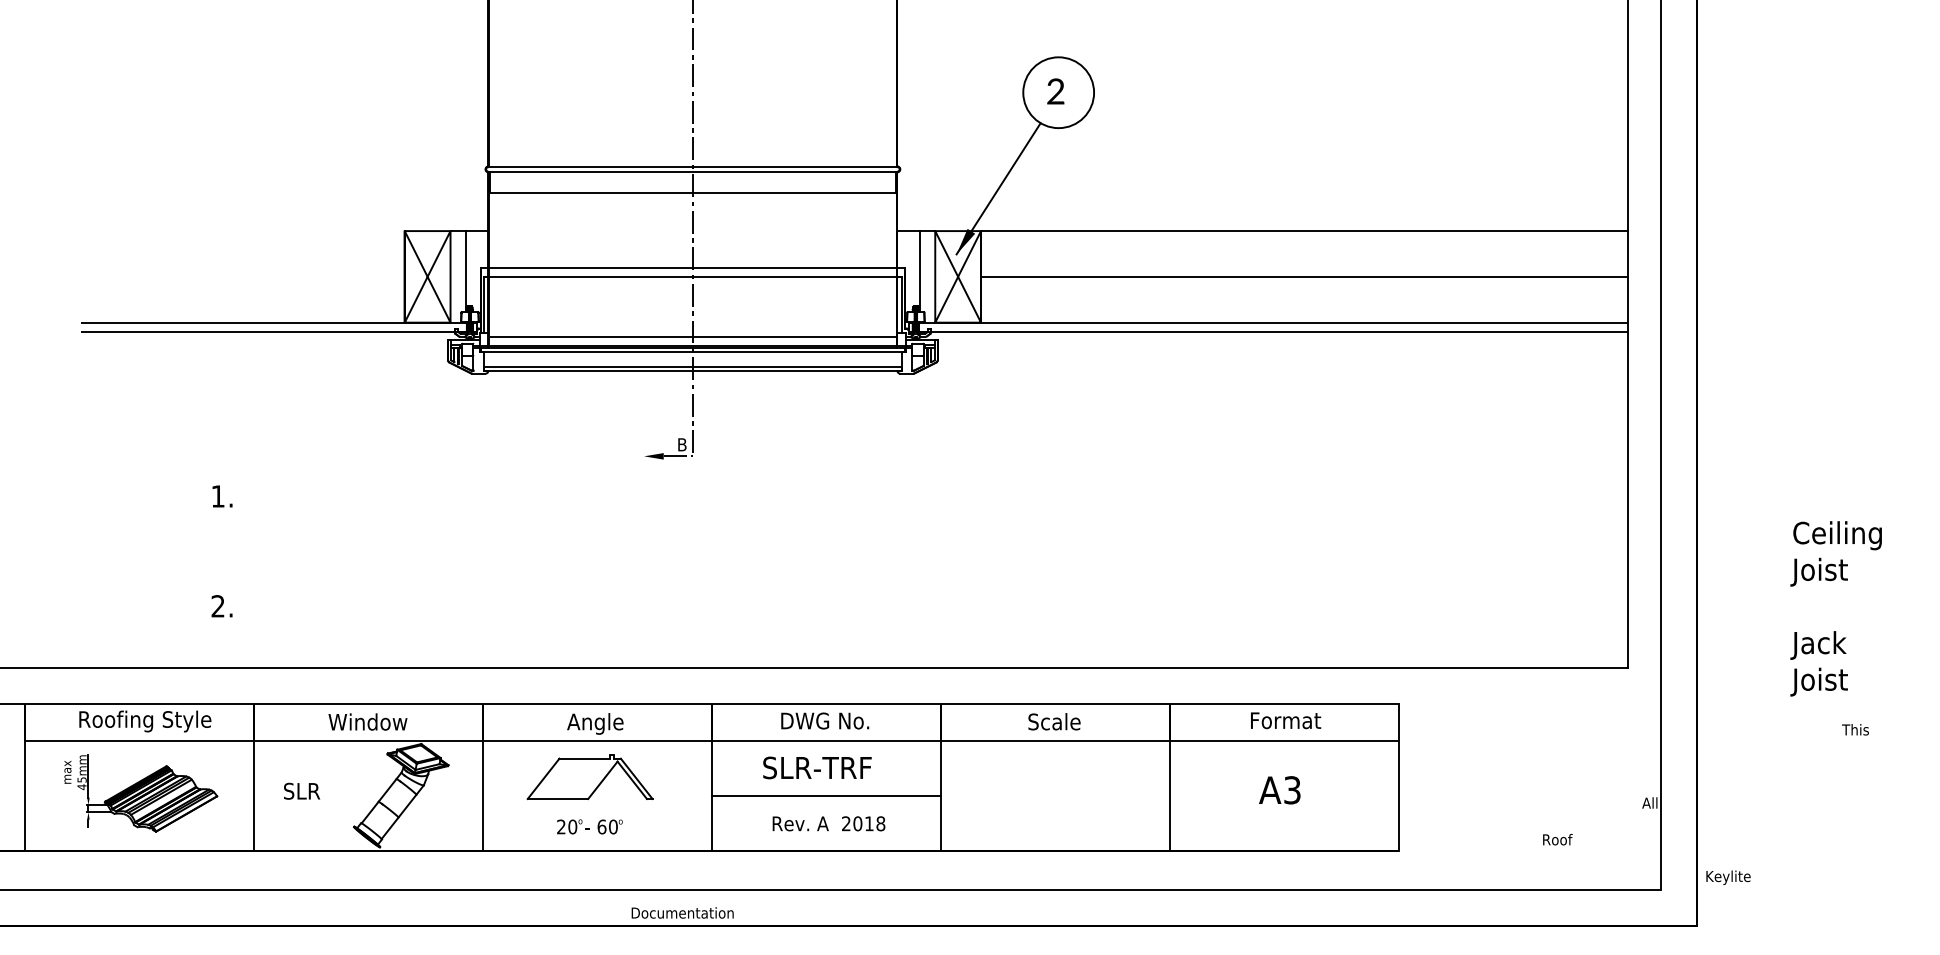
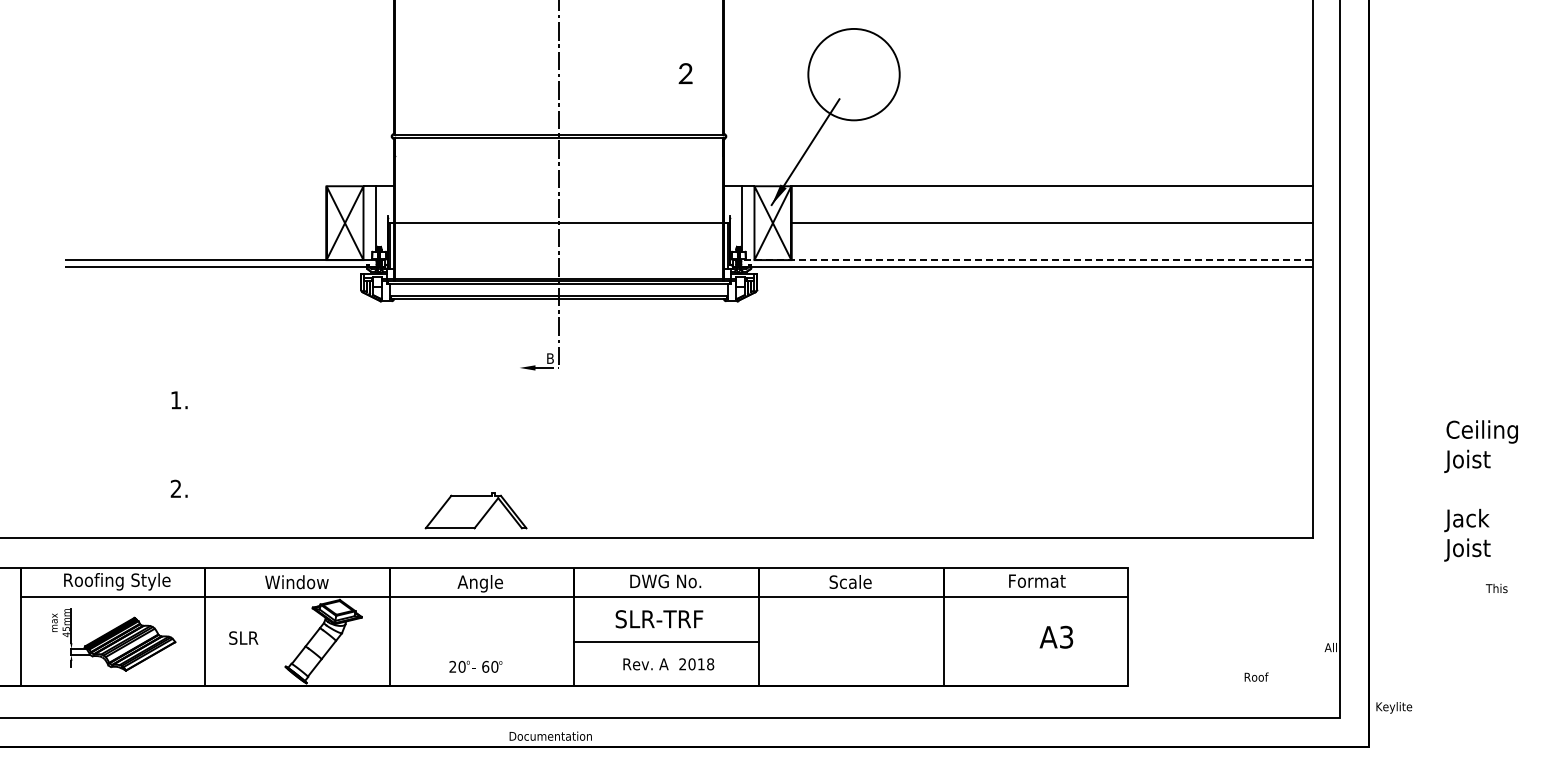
text: (1055, 91) -> (685, 73), moved
circle: (1058, 92) -> (853, 74), size x1.6
line: (692, 192) -> (558, 155), removed
line: (692, 268) -> (558, 216), removed
line: (1268, 323) -> (1023, 260), solid -> dashed
line: (692, 336) -> (558, 271), removed
part: (589, 776) -> (475, 510), moved
text: (1279, 789) -> (1056, 636), moved

